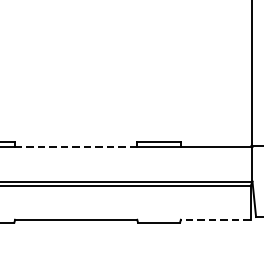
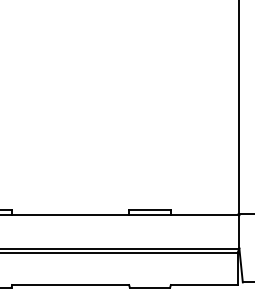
line: (75, 147) -> (70, 215), dashed -> solid
line: (214, 220) -> (203, 285), dashed -> solid

